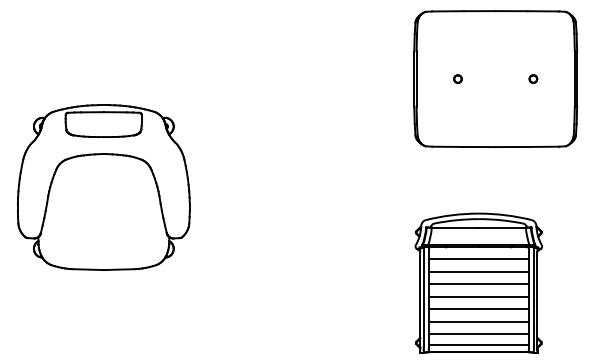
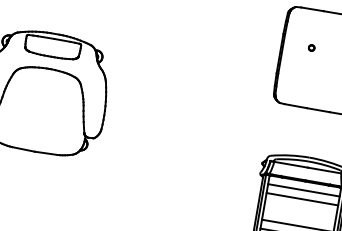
part: (457, 78) -> (311, 47), moved
line: (478, 284) -> (300, 208), removed
line: (478, 296) -> (299, 216), removed

